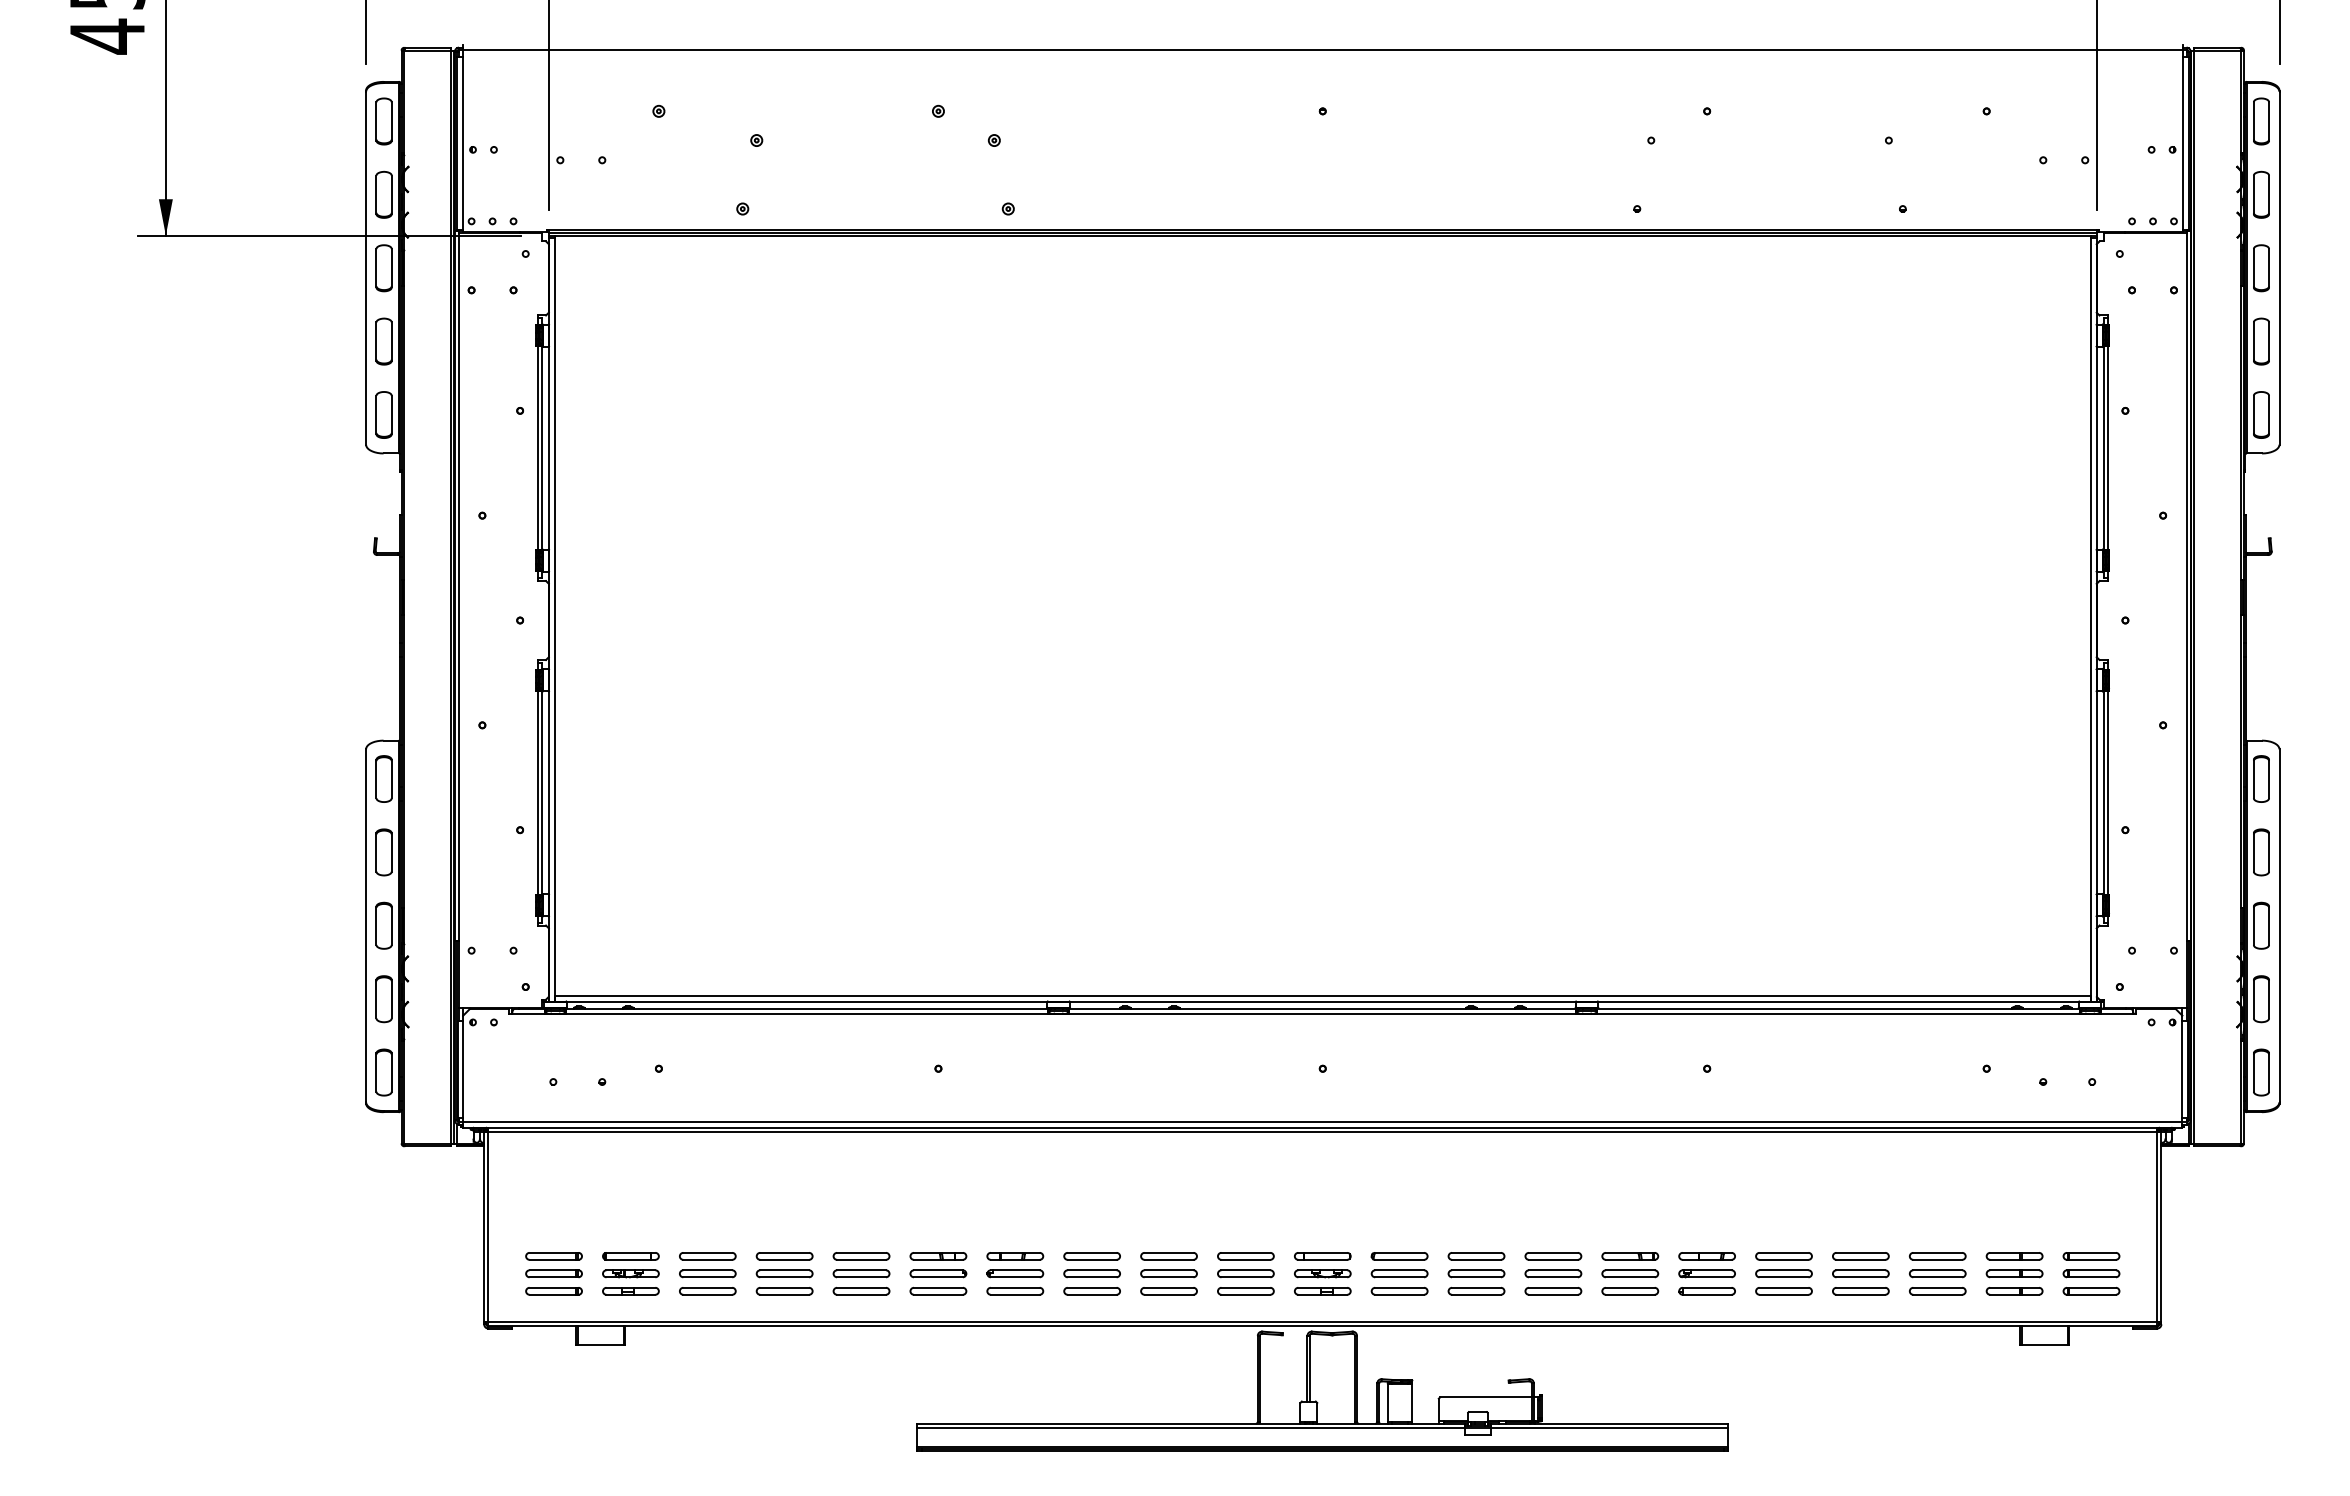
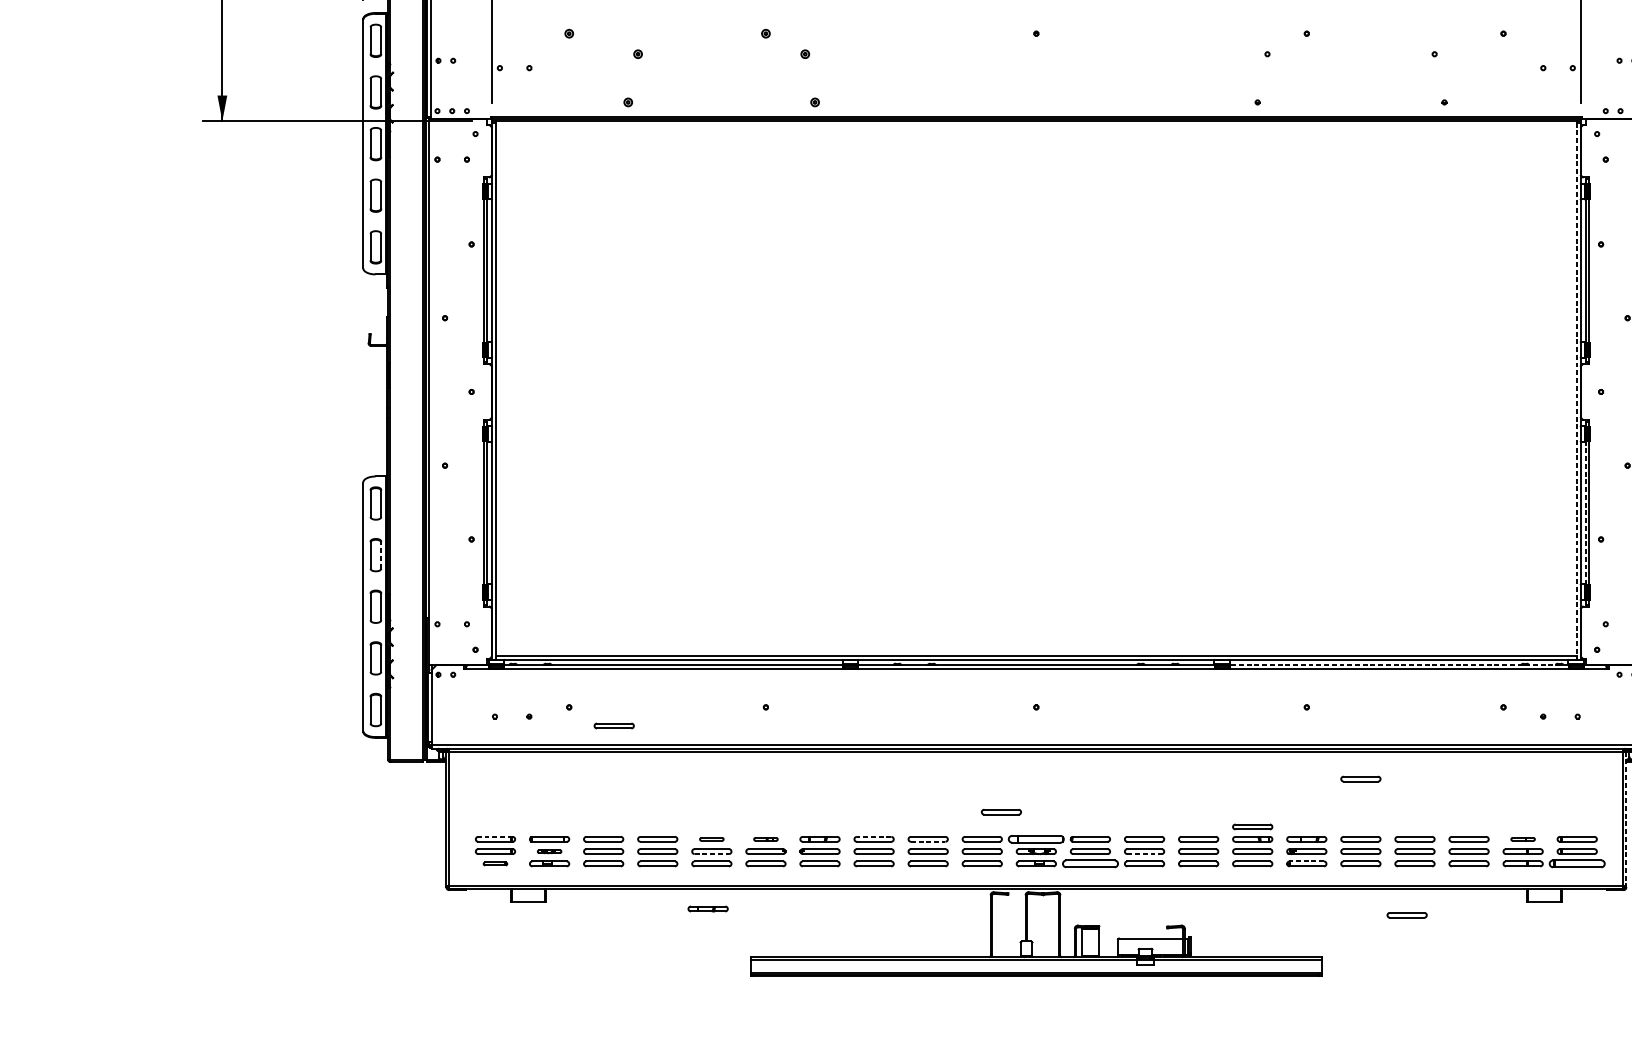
line: (2090, 619) -> (1576, 391), solid -> dashed
line: (2103, 792) -> (1585, 512), solid -> dashed
line: (391, 851) -> (381, 554), solid -> dashed
line: (1838, 1008) -> (1399, 664), solid -> dashed
part: (722, 1095) -> (614, 726), added
part: (1783, 1170) -> (1360, 778), added
part: (1272, 1217) -> (1000, 812), added
line: (2161, 1227) -> (1626, 819), solid -> dashed
part: (1630, 1238) -> (1252, 826), added
line: (553, 1252) -> (495, 836), solid -> dashed
line: (1091, 1252) -> (873, 836), solid -> dashed
part: (861, 1256) -> (711, 839), size x0.6
part: (938, 1256) -> (765, 839), size x0.6
part: (1322, 1256) -> (1036, 839), size x1.4
part: (2014, 1256) -> (1523, 839), size x0.6
line: (1169, 1259) -> (928, 841), solid -> dashed
part: (630, 1273) -> (549, 851), size x0.6
line: (862, 1277) -> (712, 854), solid -> dashed
line: (1477, 1277) -> (1145, 854), solid -> dashed
line: (1706, 1287) -> (1306, 861), solid -> dashed
part: (553, 1291) -> (495, 864), size x0.6
part: (1399, 1291) -> (1090, 864), size x1.4
part: (2091, 1291) -> (1577, 864), size x1.4
part: (856, 1355) -> (708, 909), added
part: (1849, 1364) -> (1406, 915), added

